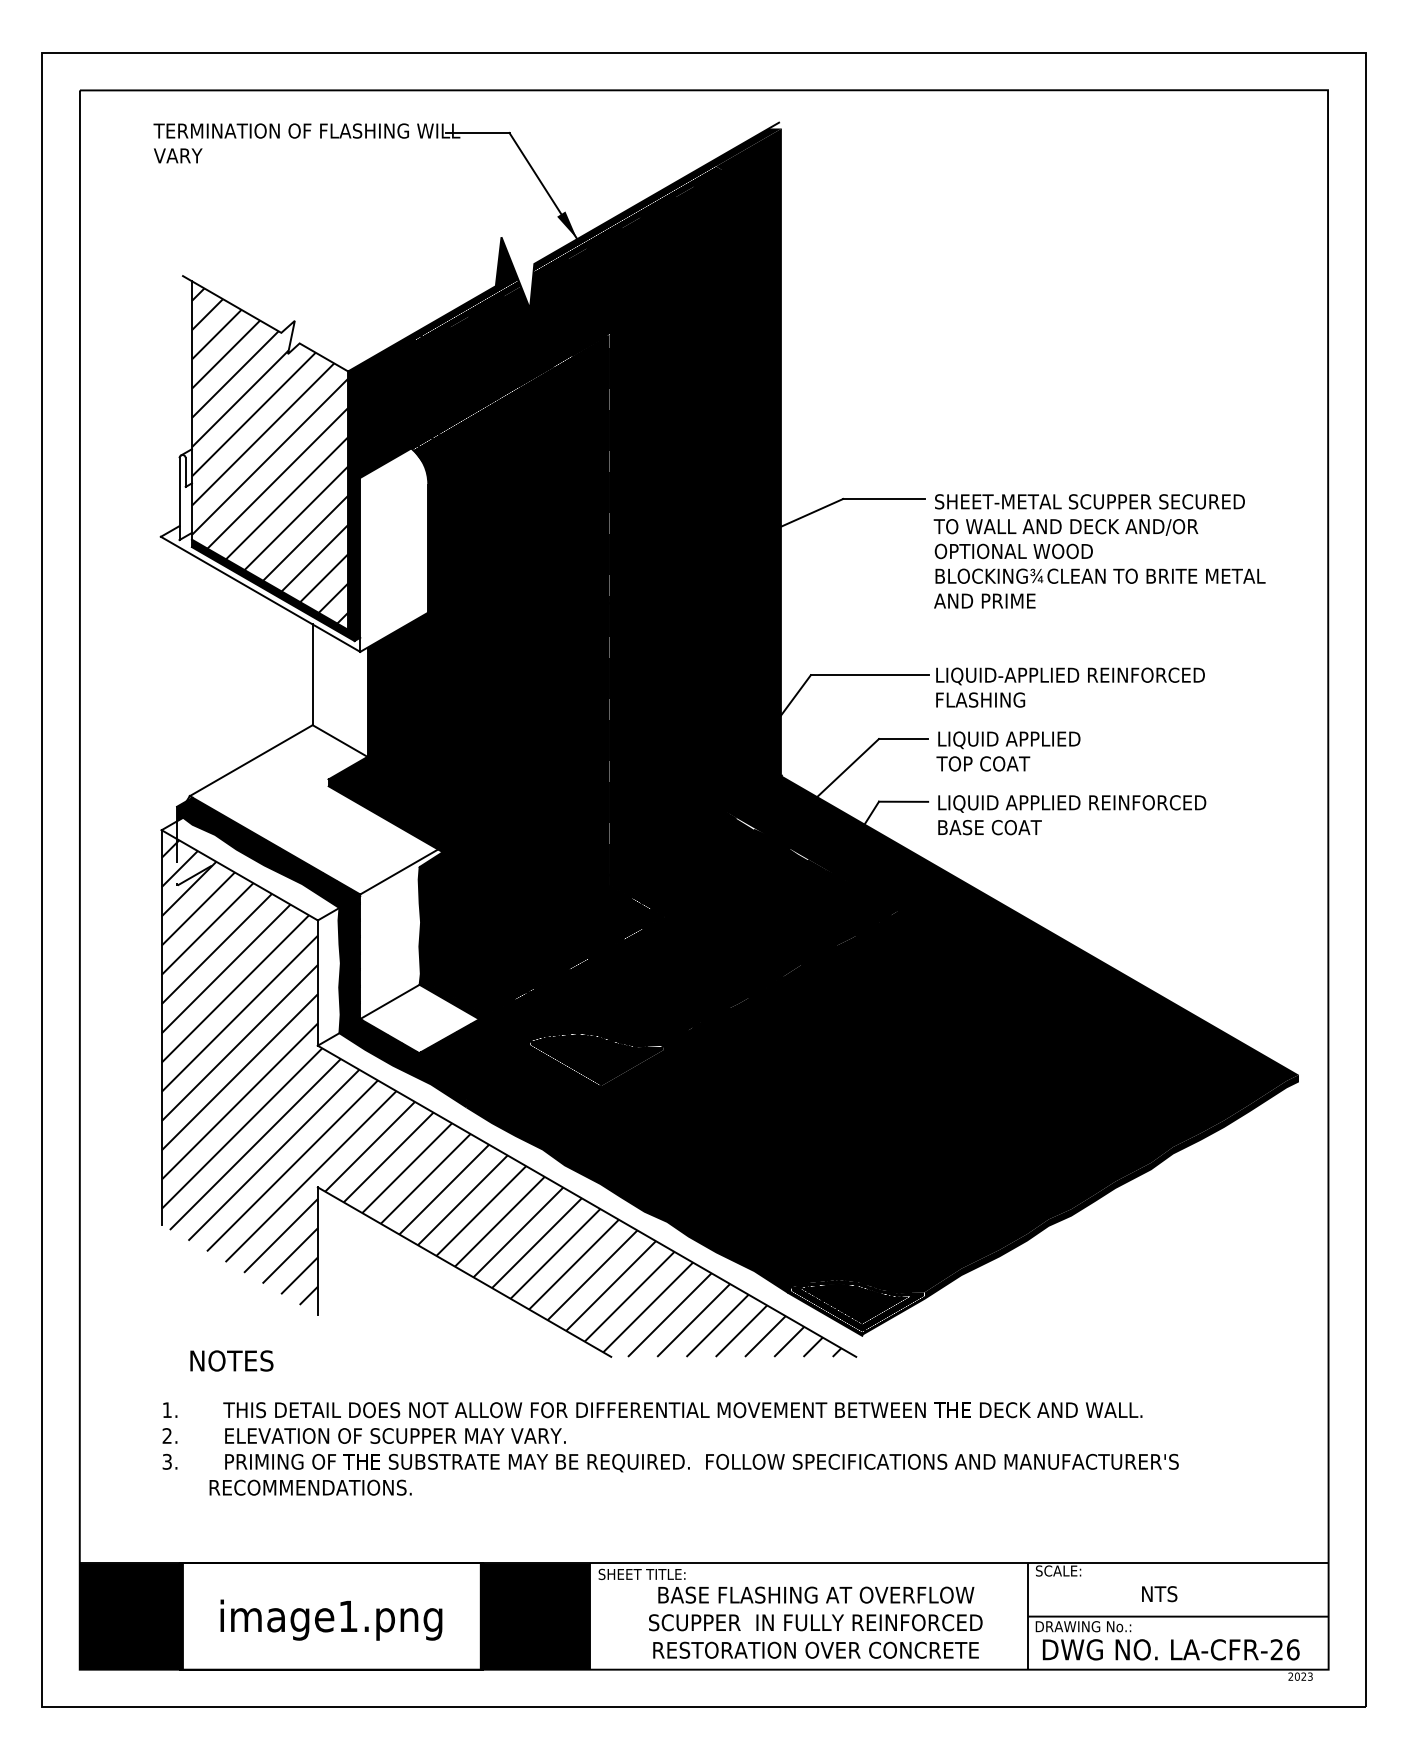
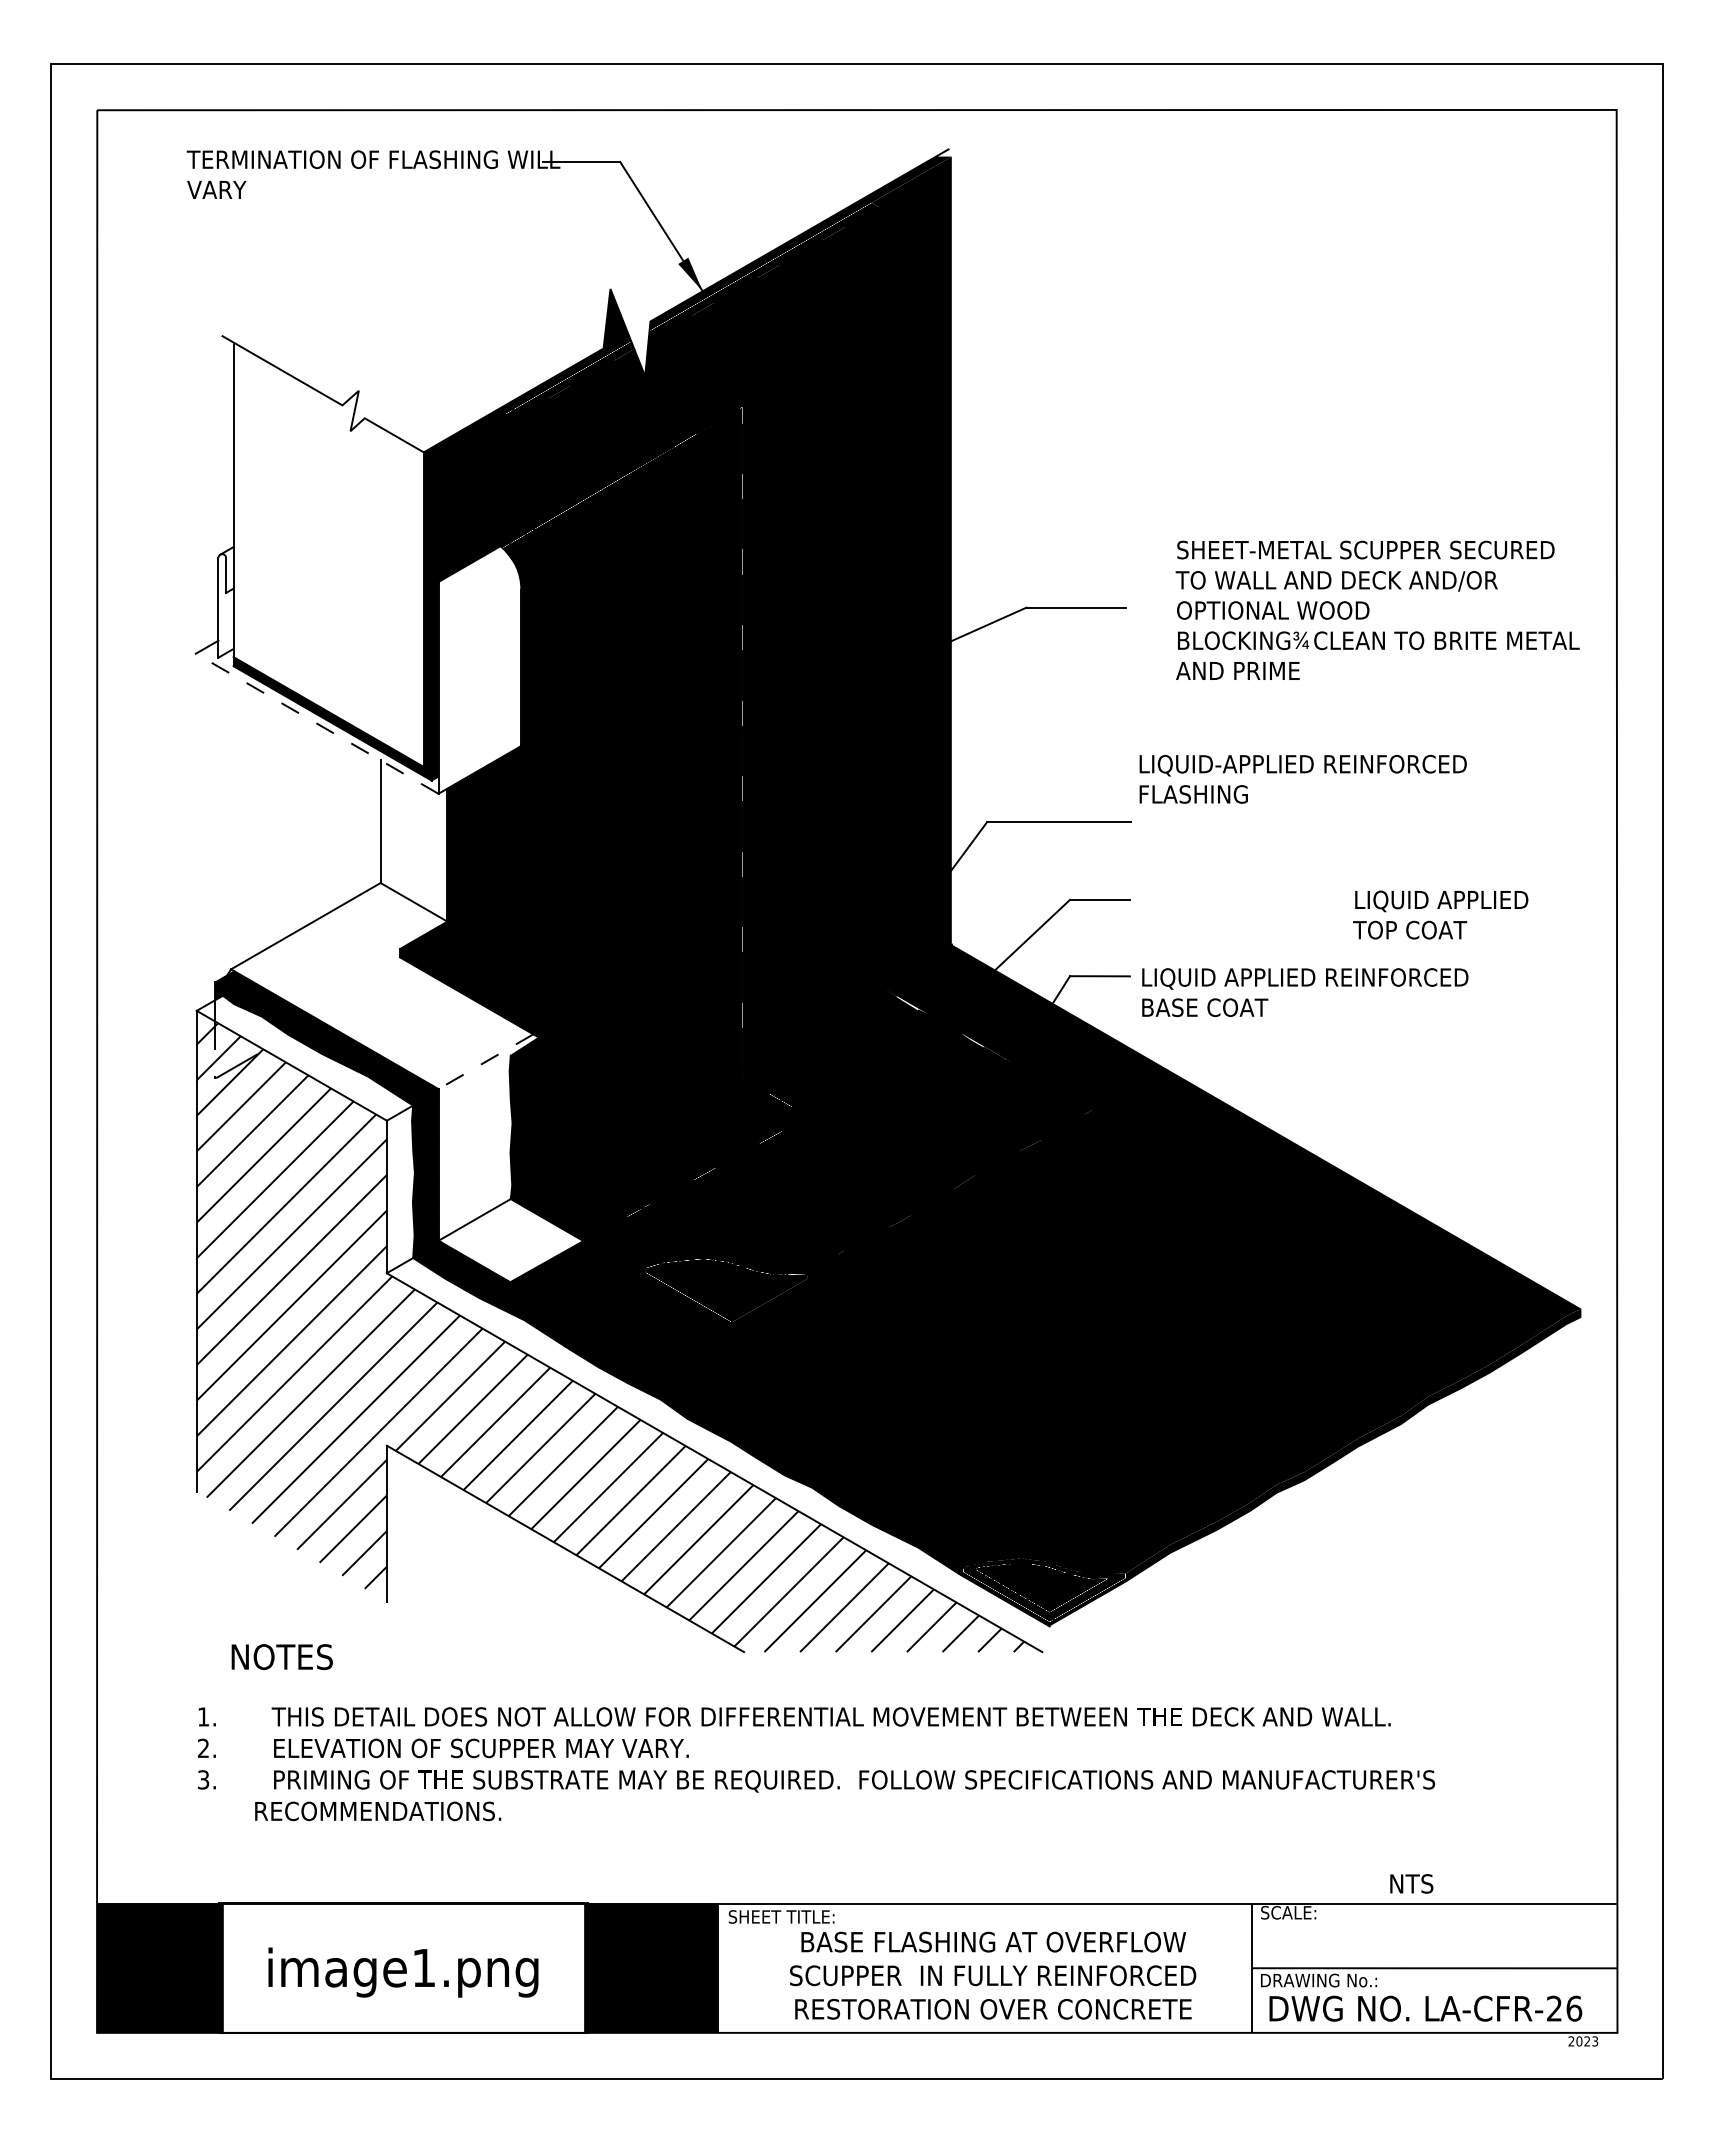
hatch: (269, 456) -> (328, 555), removed
text: (1099, 550) -> (1377, 609), moved
line: (260, 594) -> (316, 723), solid -> dashed
text: (1069, 686) -> (1302, 778), moved
text: (1008, 751) -> (1440, 914), moved
line: (398, 871) -> (485, 1061), solid -> dashed
text: (1159, 1593) -> (1411, 1883), moved

